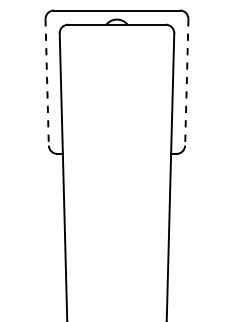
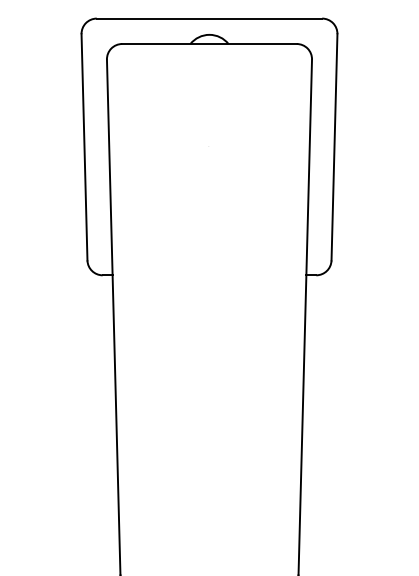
line: (47, 82) -> (85, 147), dashed -> solid
line: (186, 82) -> (333, 147), dashed -> solid

